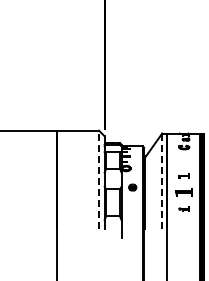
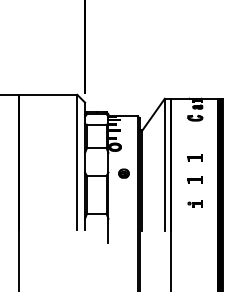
line: (99, 179) -> (77, 162), dashed -> solid
line: (162, 181) -> (165, 165), dashed -> solid
part: (183, 191) -> (194, 179), size x0.62

